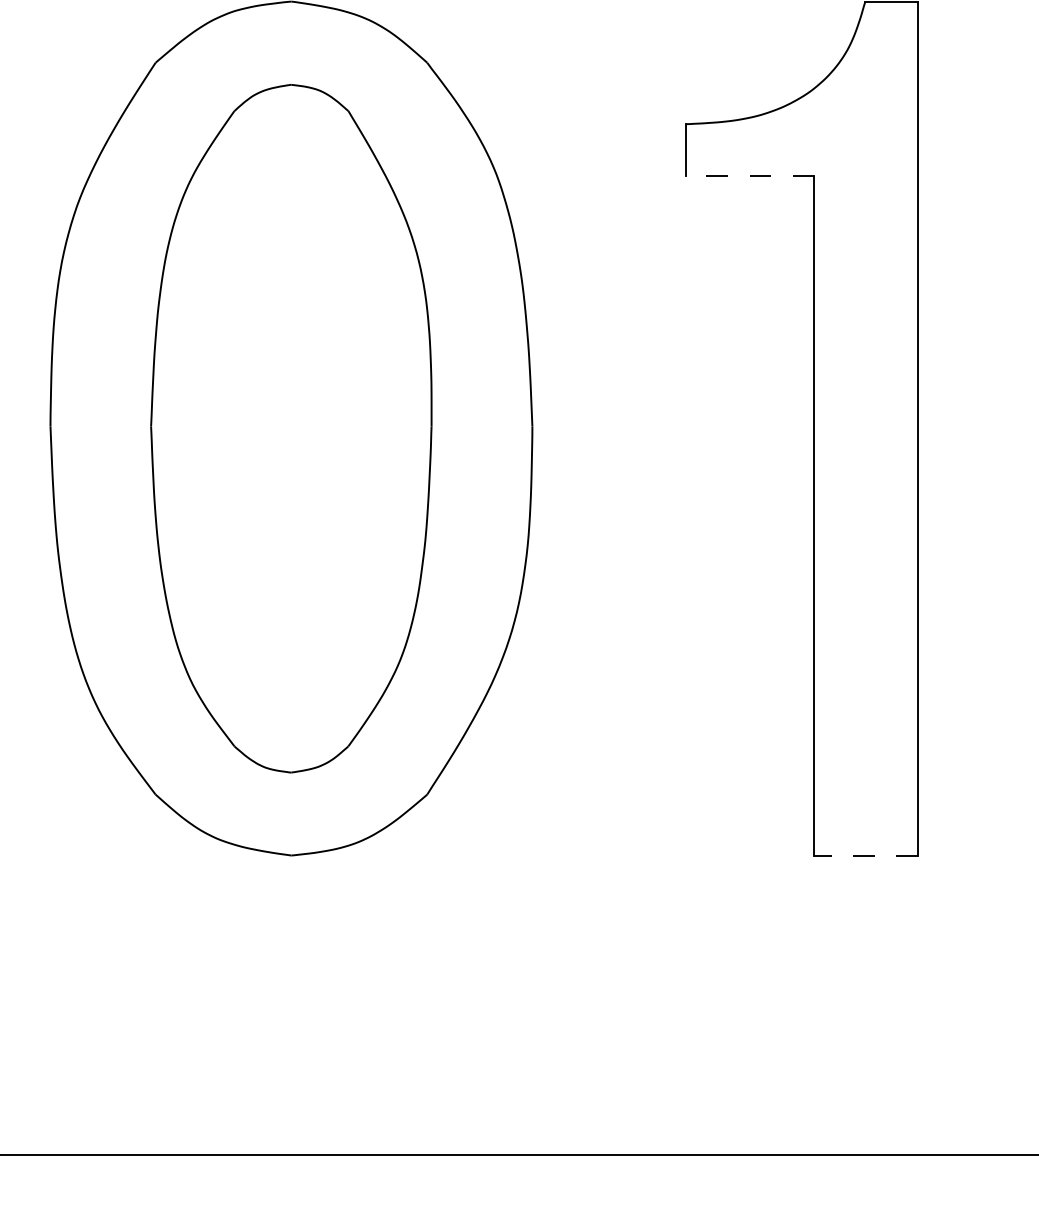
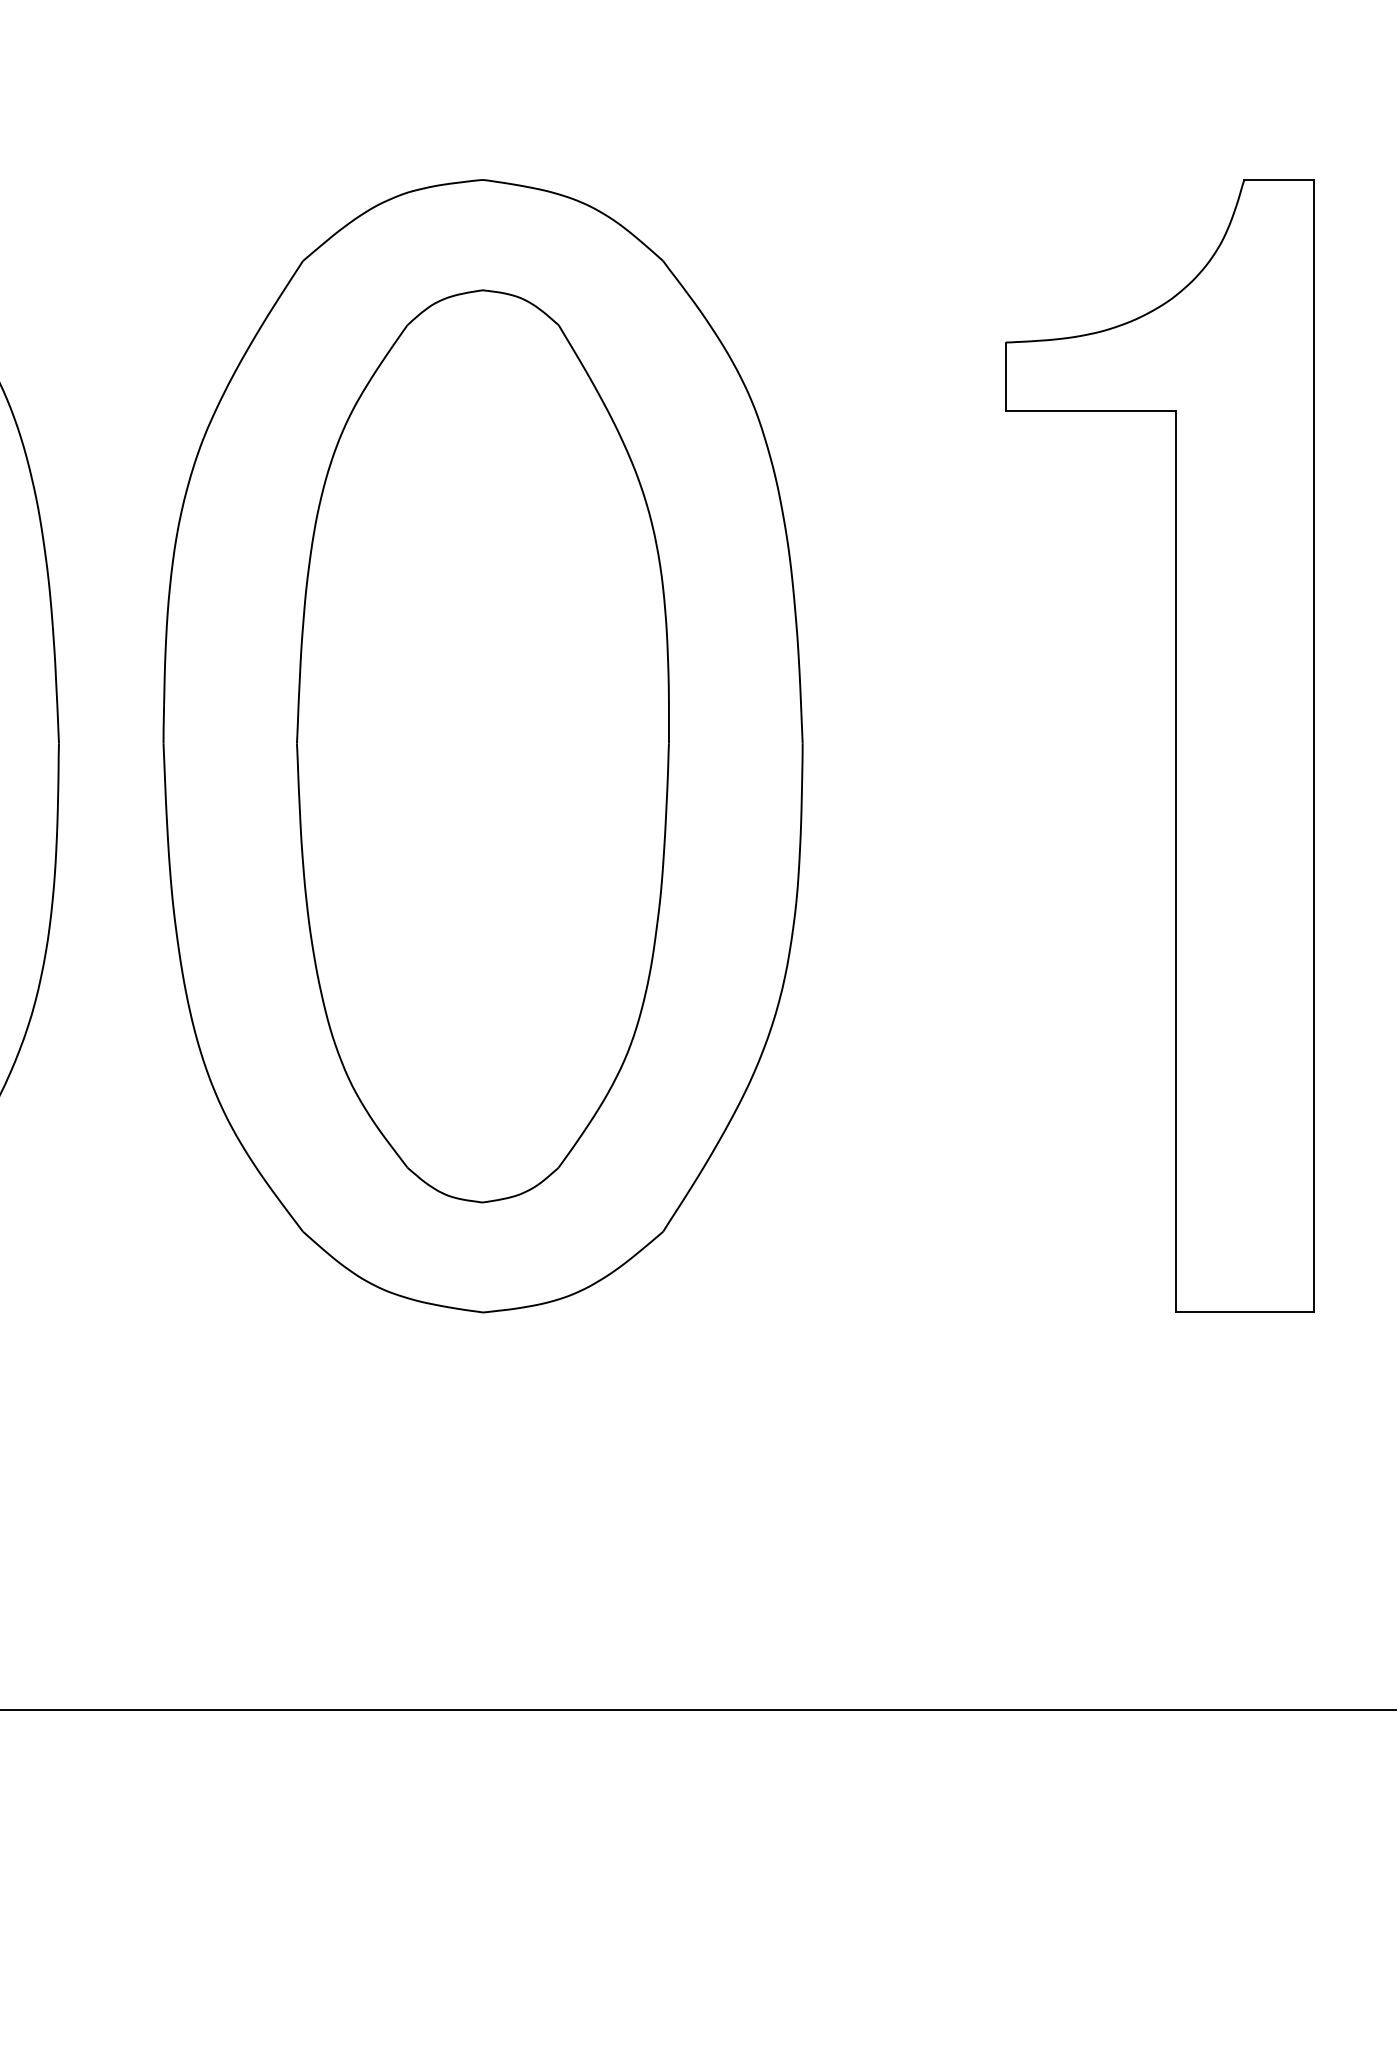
line: (749, 176) -> (1090, 411), dashed -> solid
line: (866, 855) -> (1245, 1312), dashed -> solid

